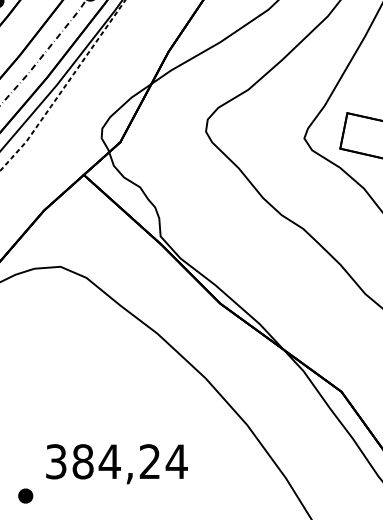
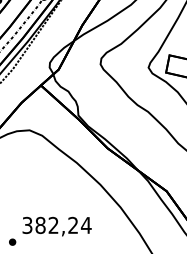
text: (109, 459) -> (53, 224), 384,24 -> 382,24

